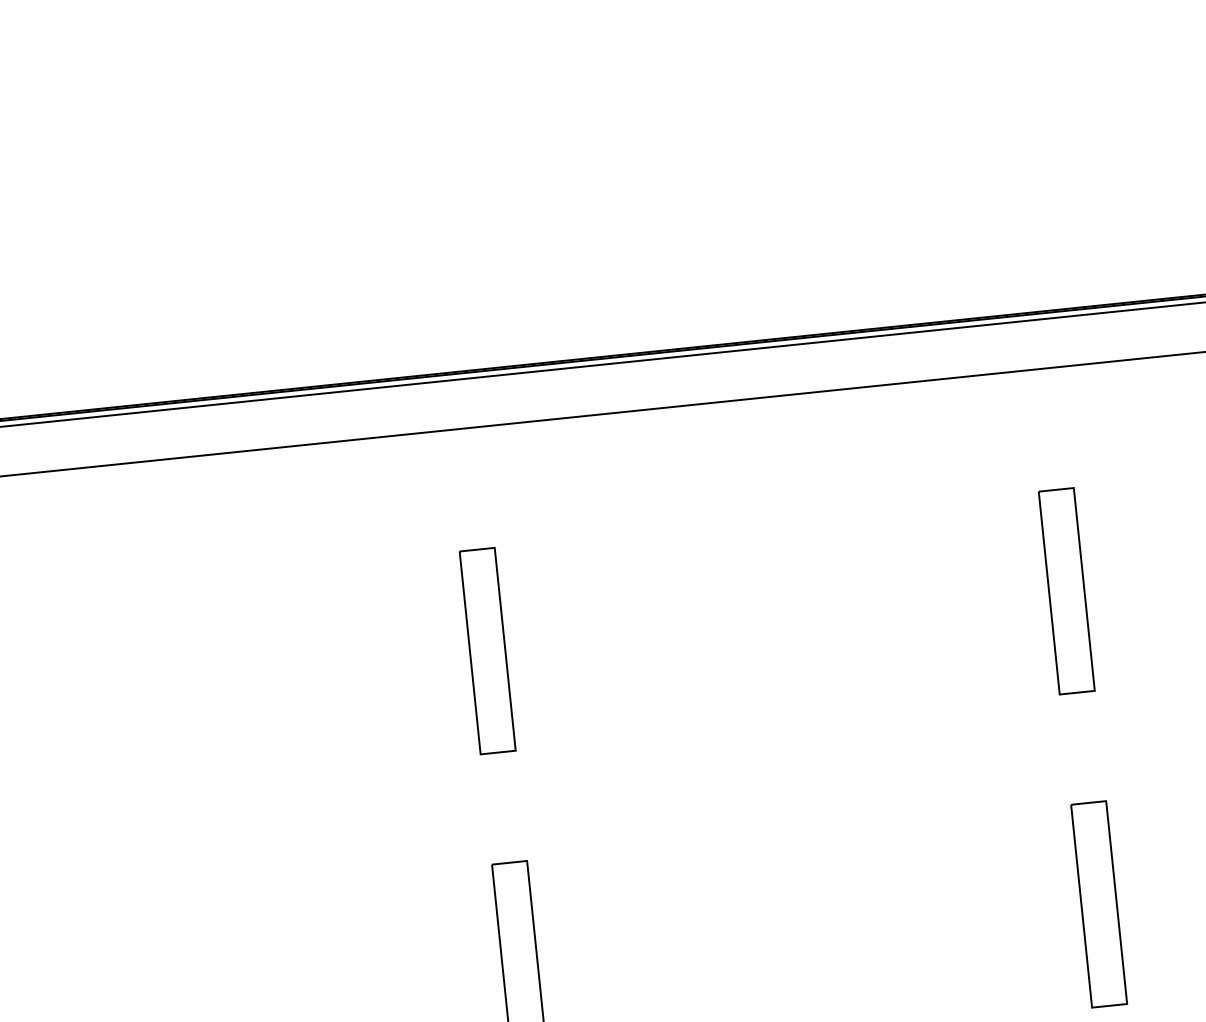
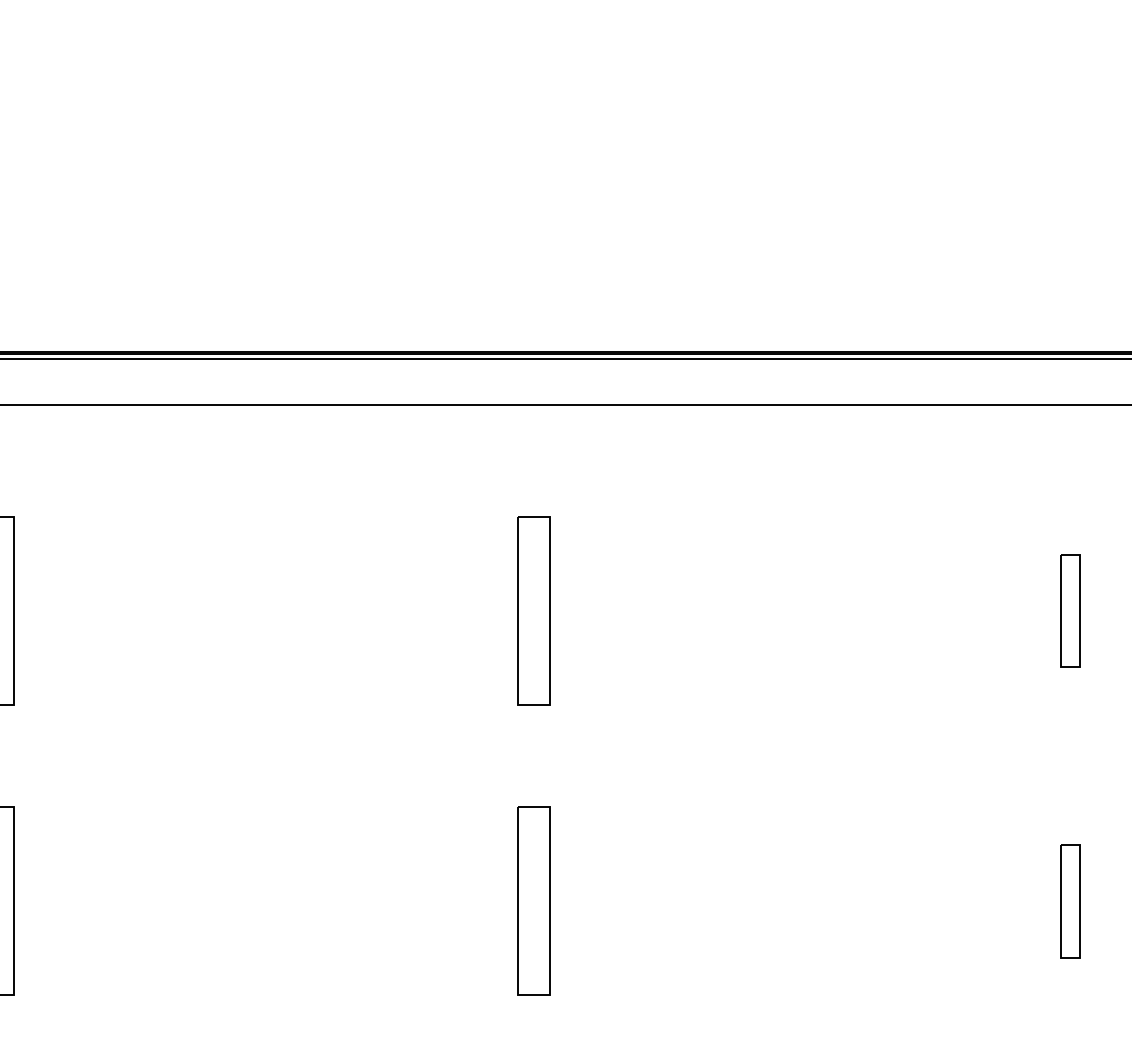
part: (1066, 590) -> (1070, 610), size x0.6
part: (1098, 903) -> (1070, 900), size x0.6

